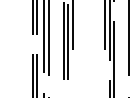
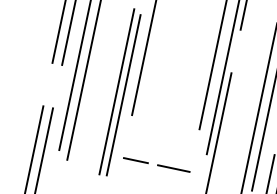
line: (88, 69) -> (155, 164), added

